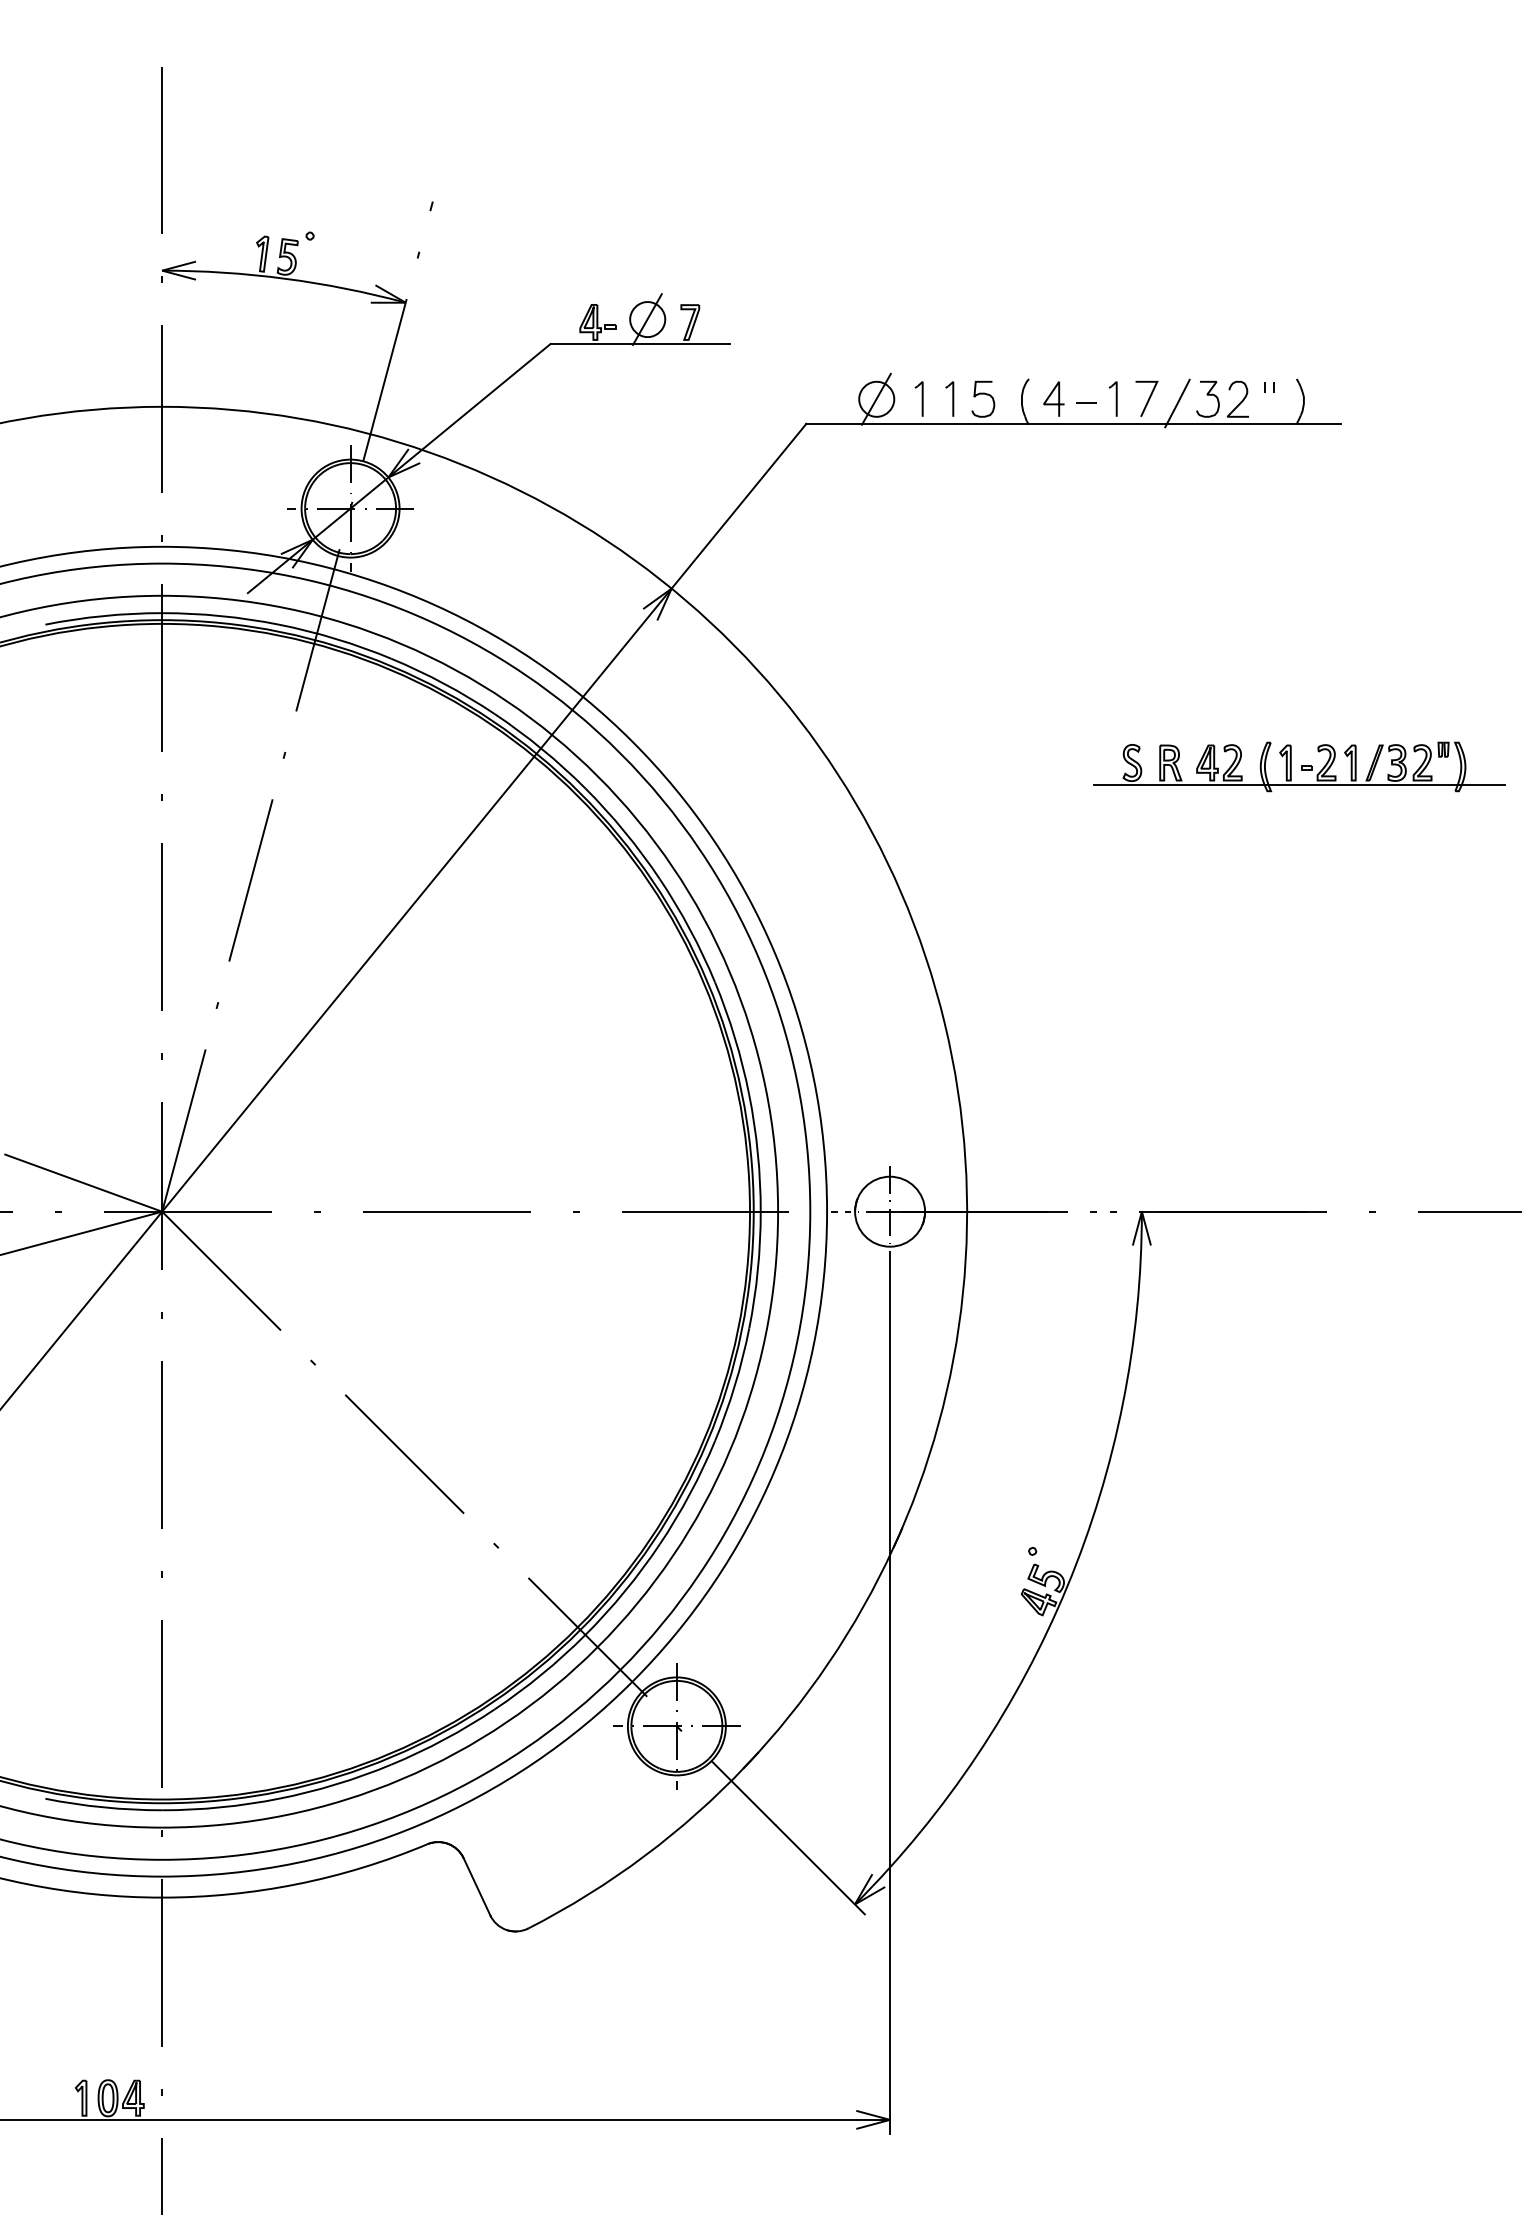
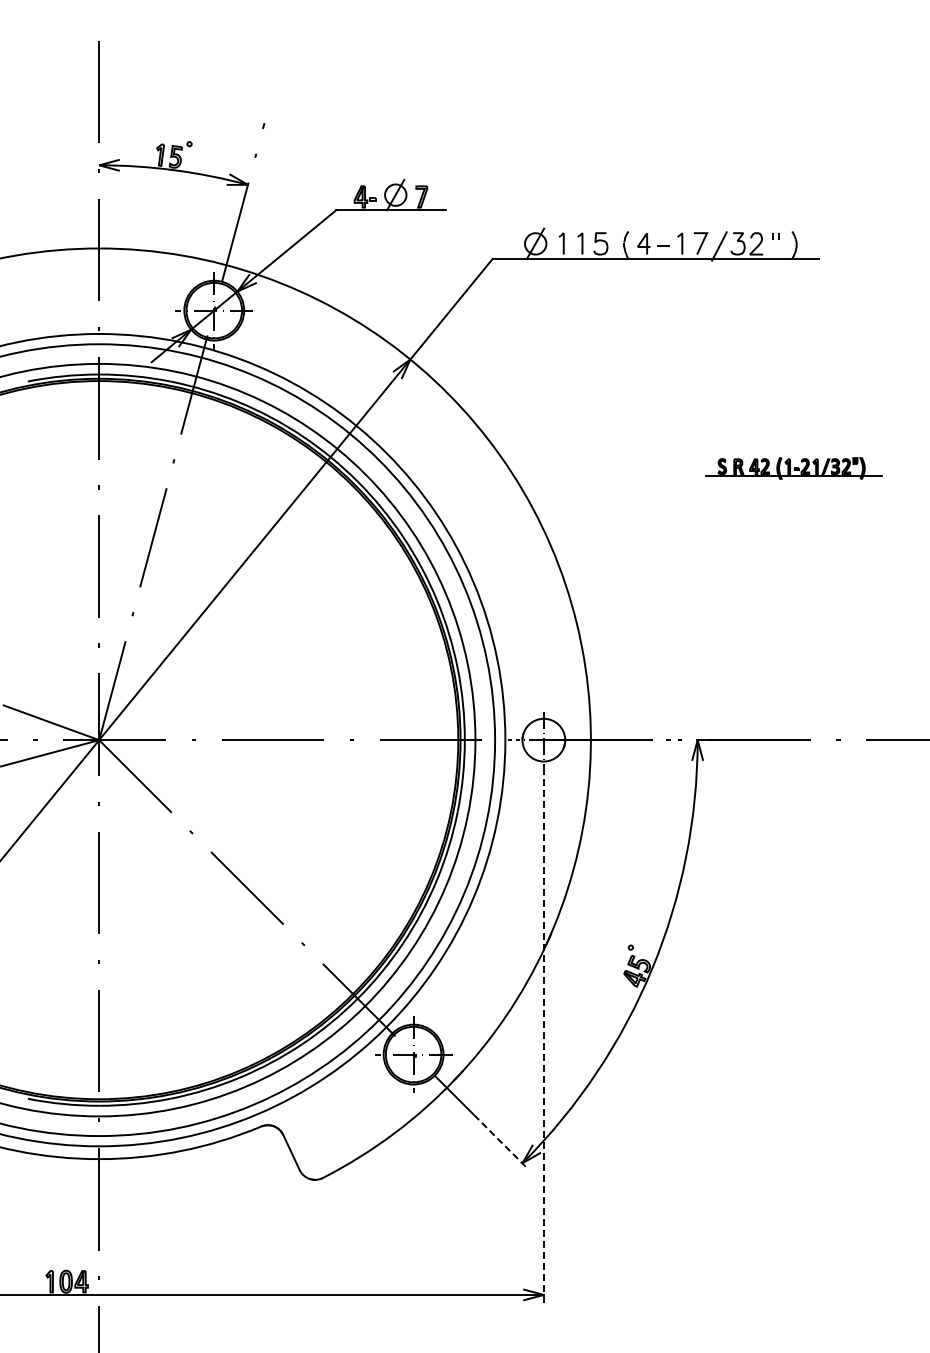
part: (1298, 767) -> (793, 468), size x0.7
line: (889, 1695) -> (543, 1035), solid -> dashed
line: (820, 1870) -> (501, 1142), solid -> dashed

